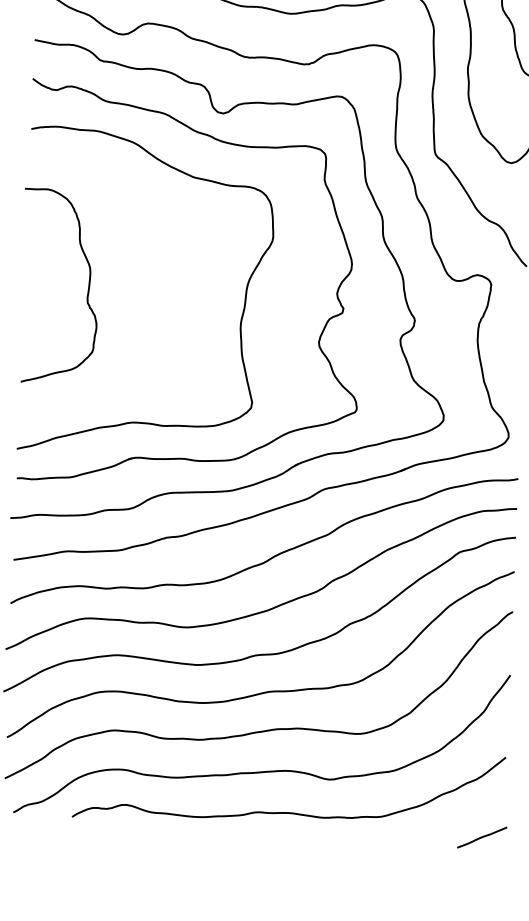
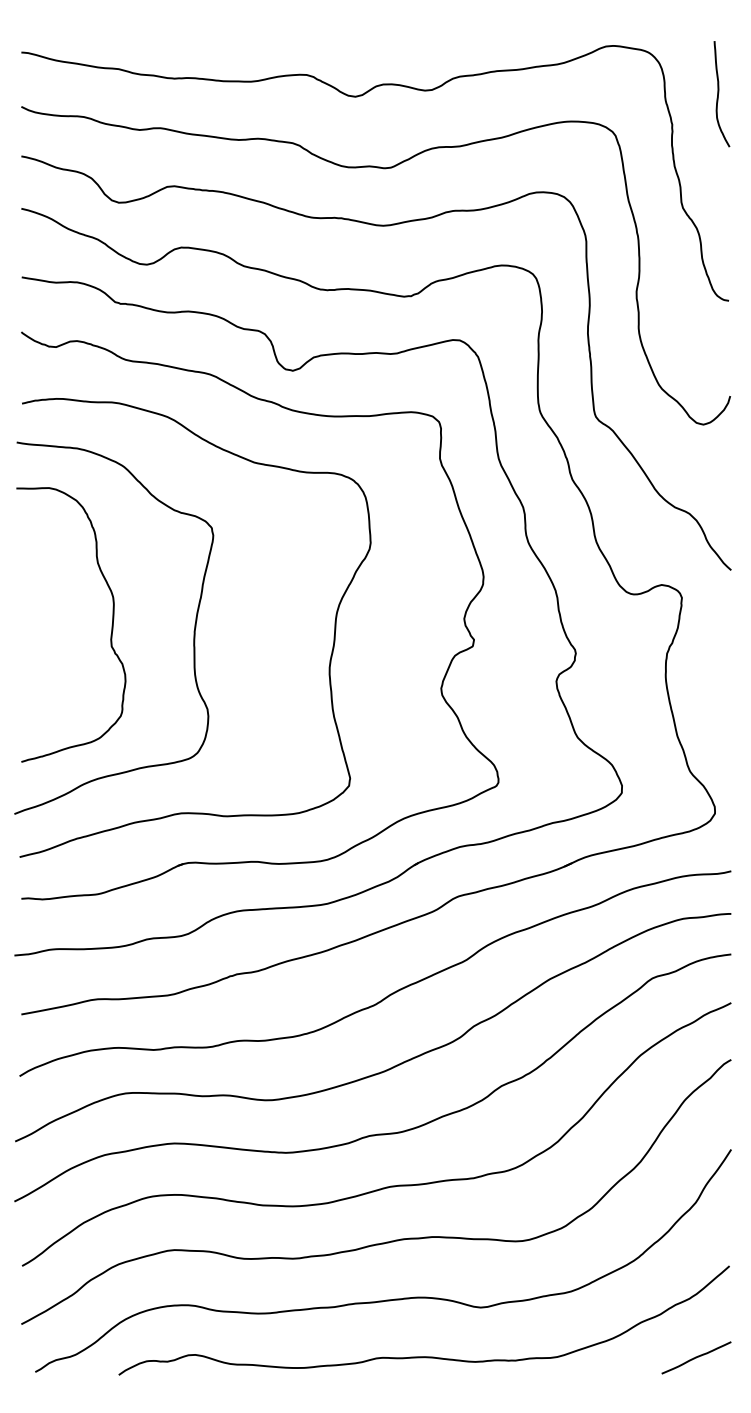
curve: (145, 294) -> (193, 631), added
curve: (482, 837) -> (696, 1357), moved

